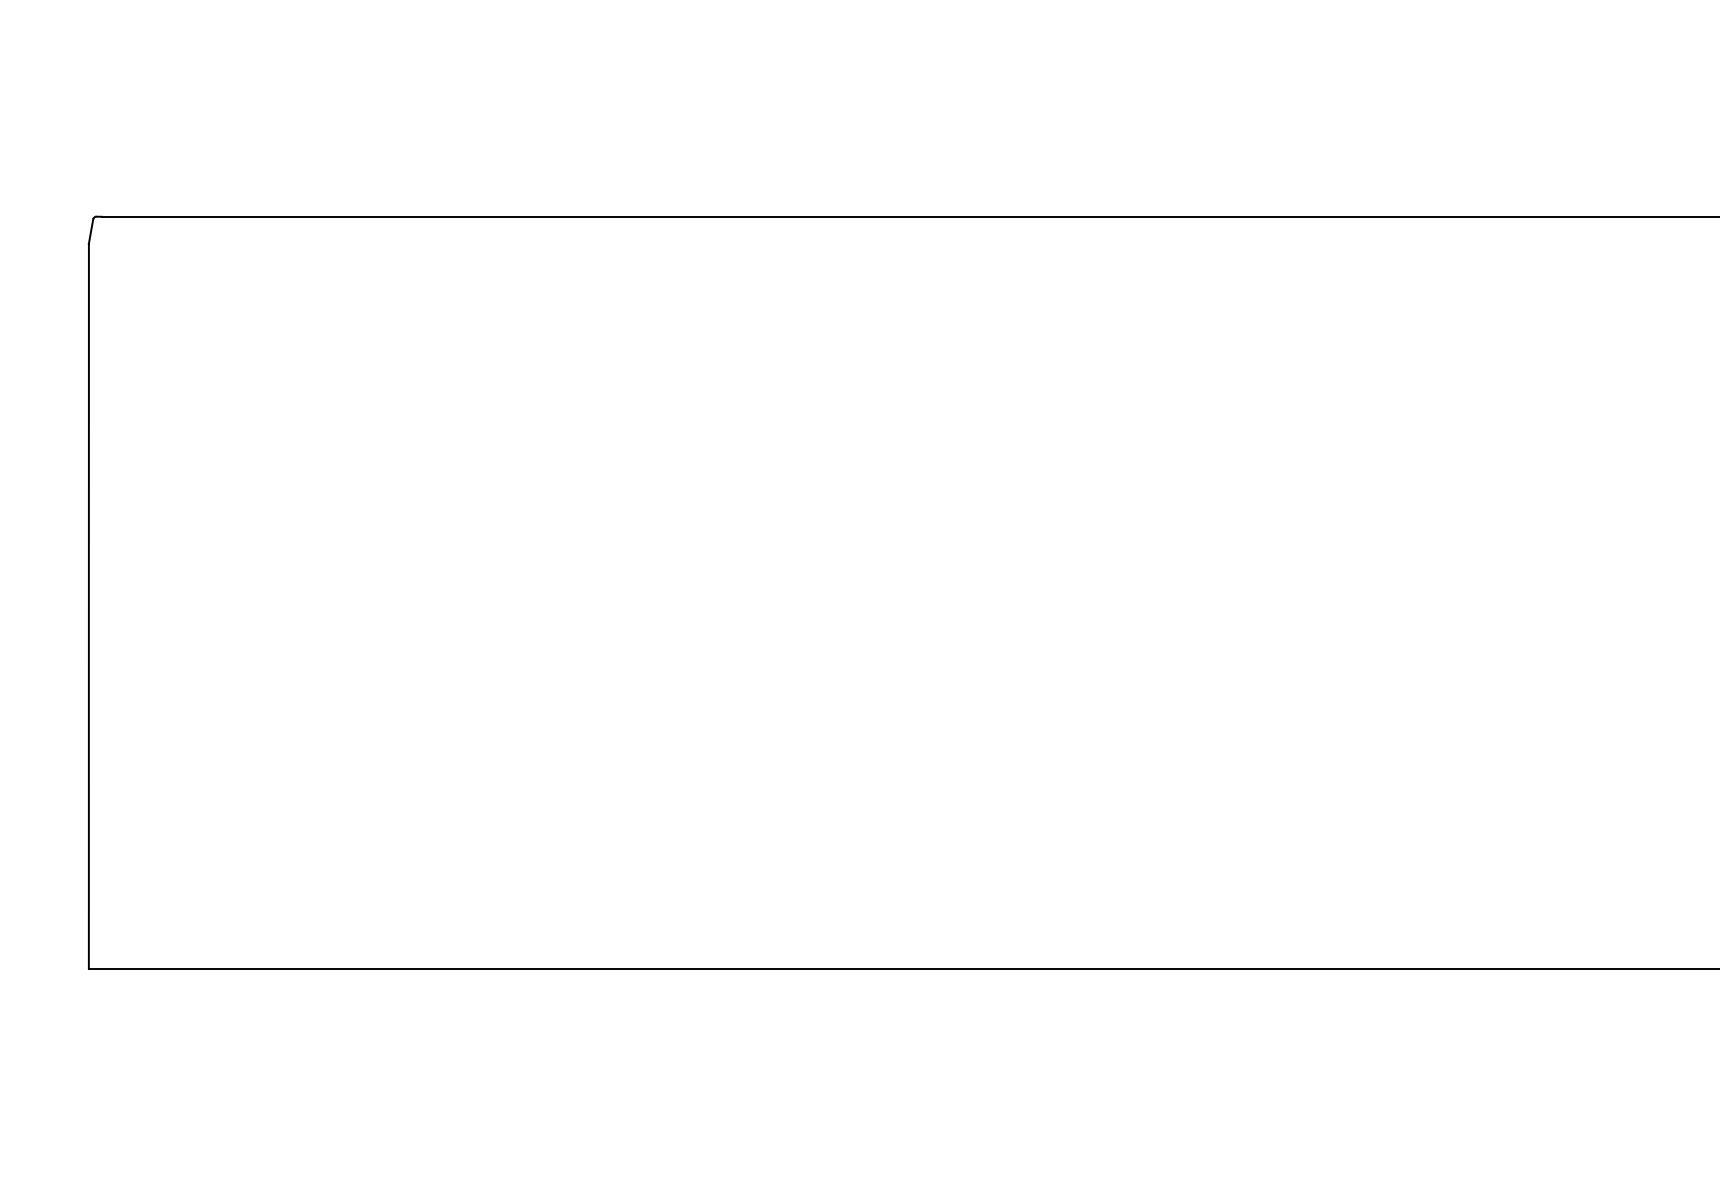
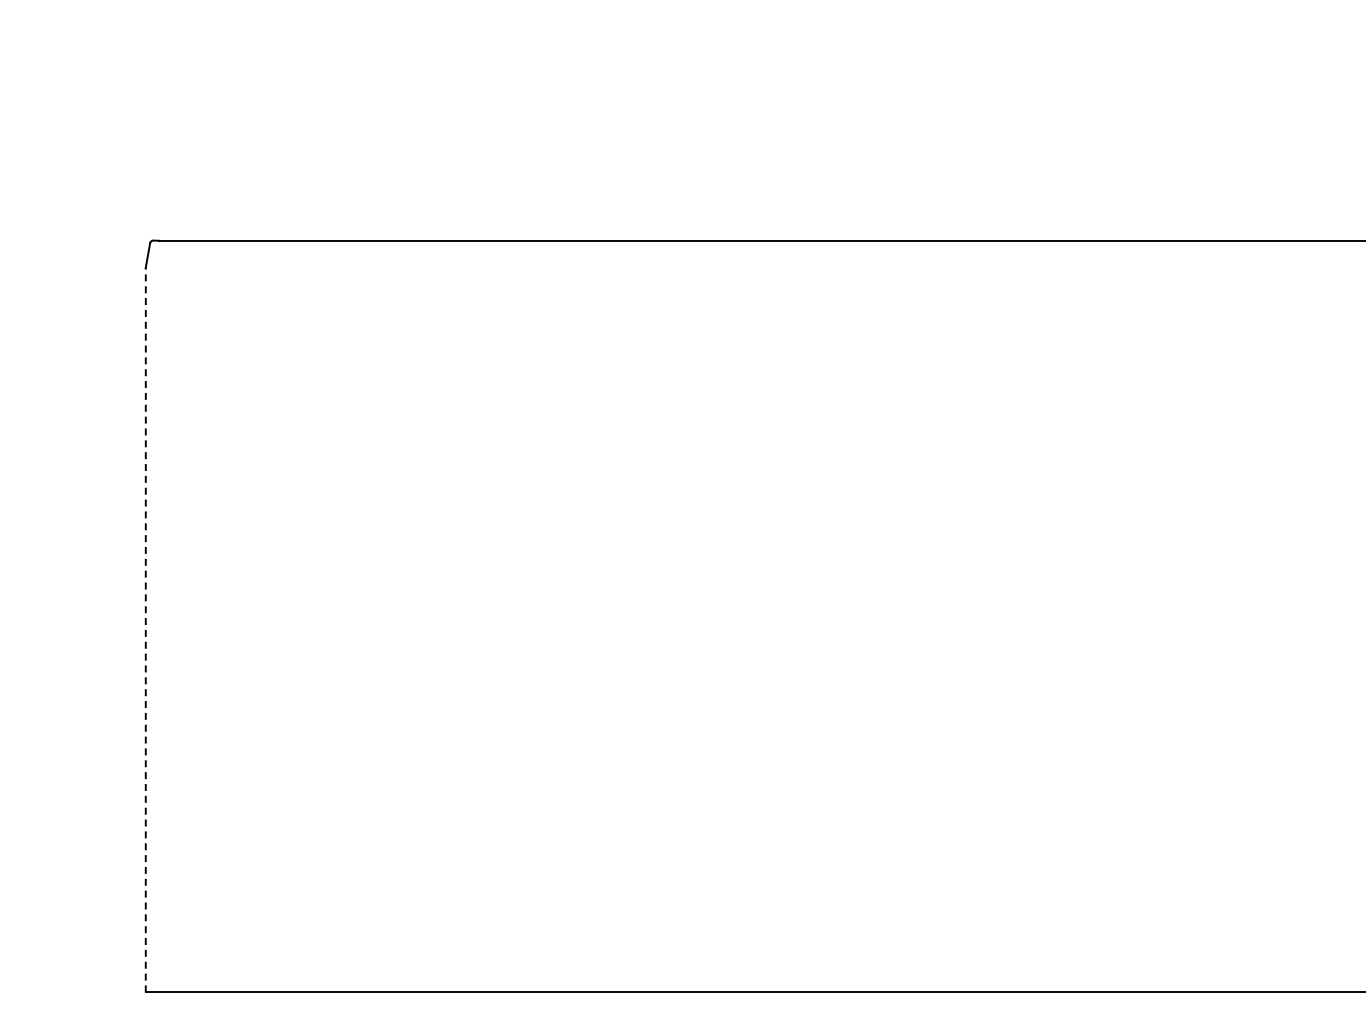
line: (88, 605) -> (145, 629), solid -> dashed

